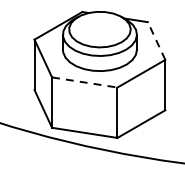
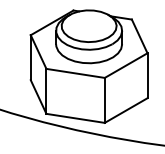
line: (156, 41) -> (139, 36), dashed -> solid
line: (84, 82) -> (75, 73), dashed -> solid

